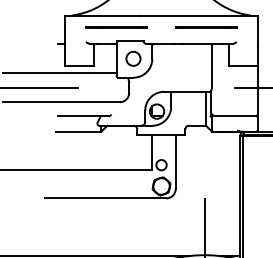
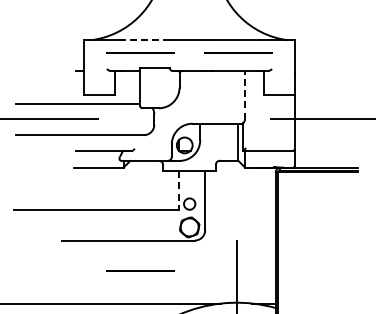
line: (118, 15) -> (142, 40), solid -> dashed
circle: (133, 58) -> (158, 87), removed
line: (211, 65) -> (244, 94), solid -> dashed
line: (152, 152) -> (179, 190), solid -> dashed
line: (116, 225) -> (140, 270), added

